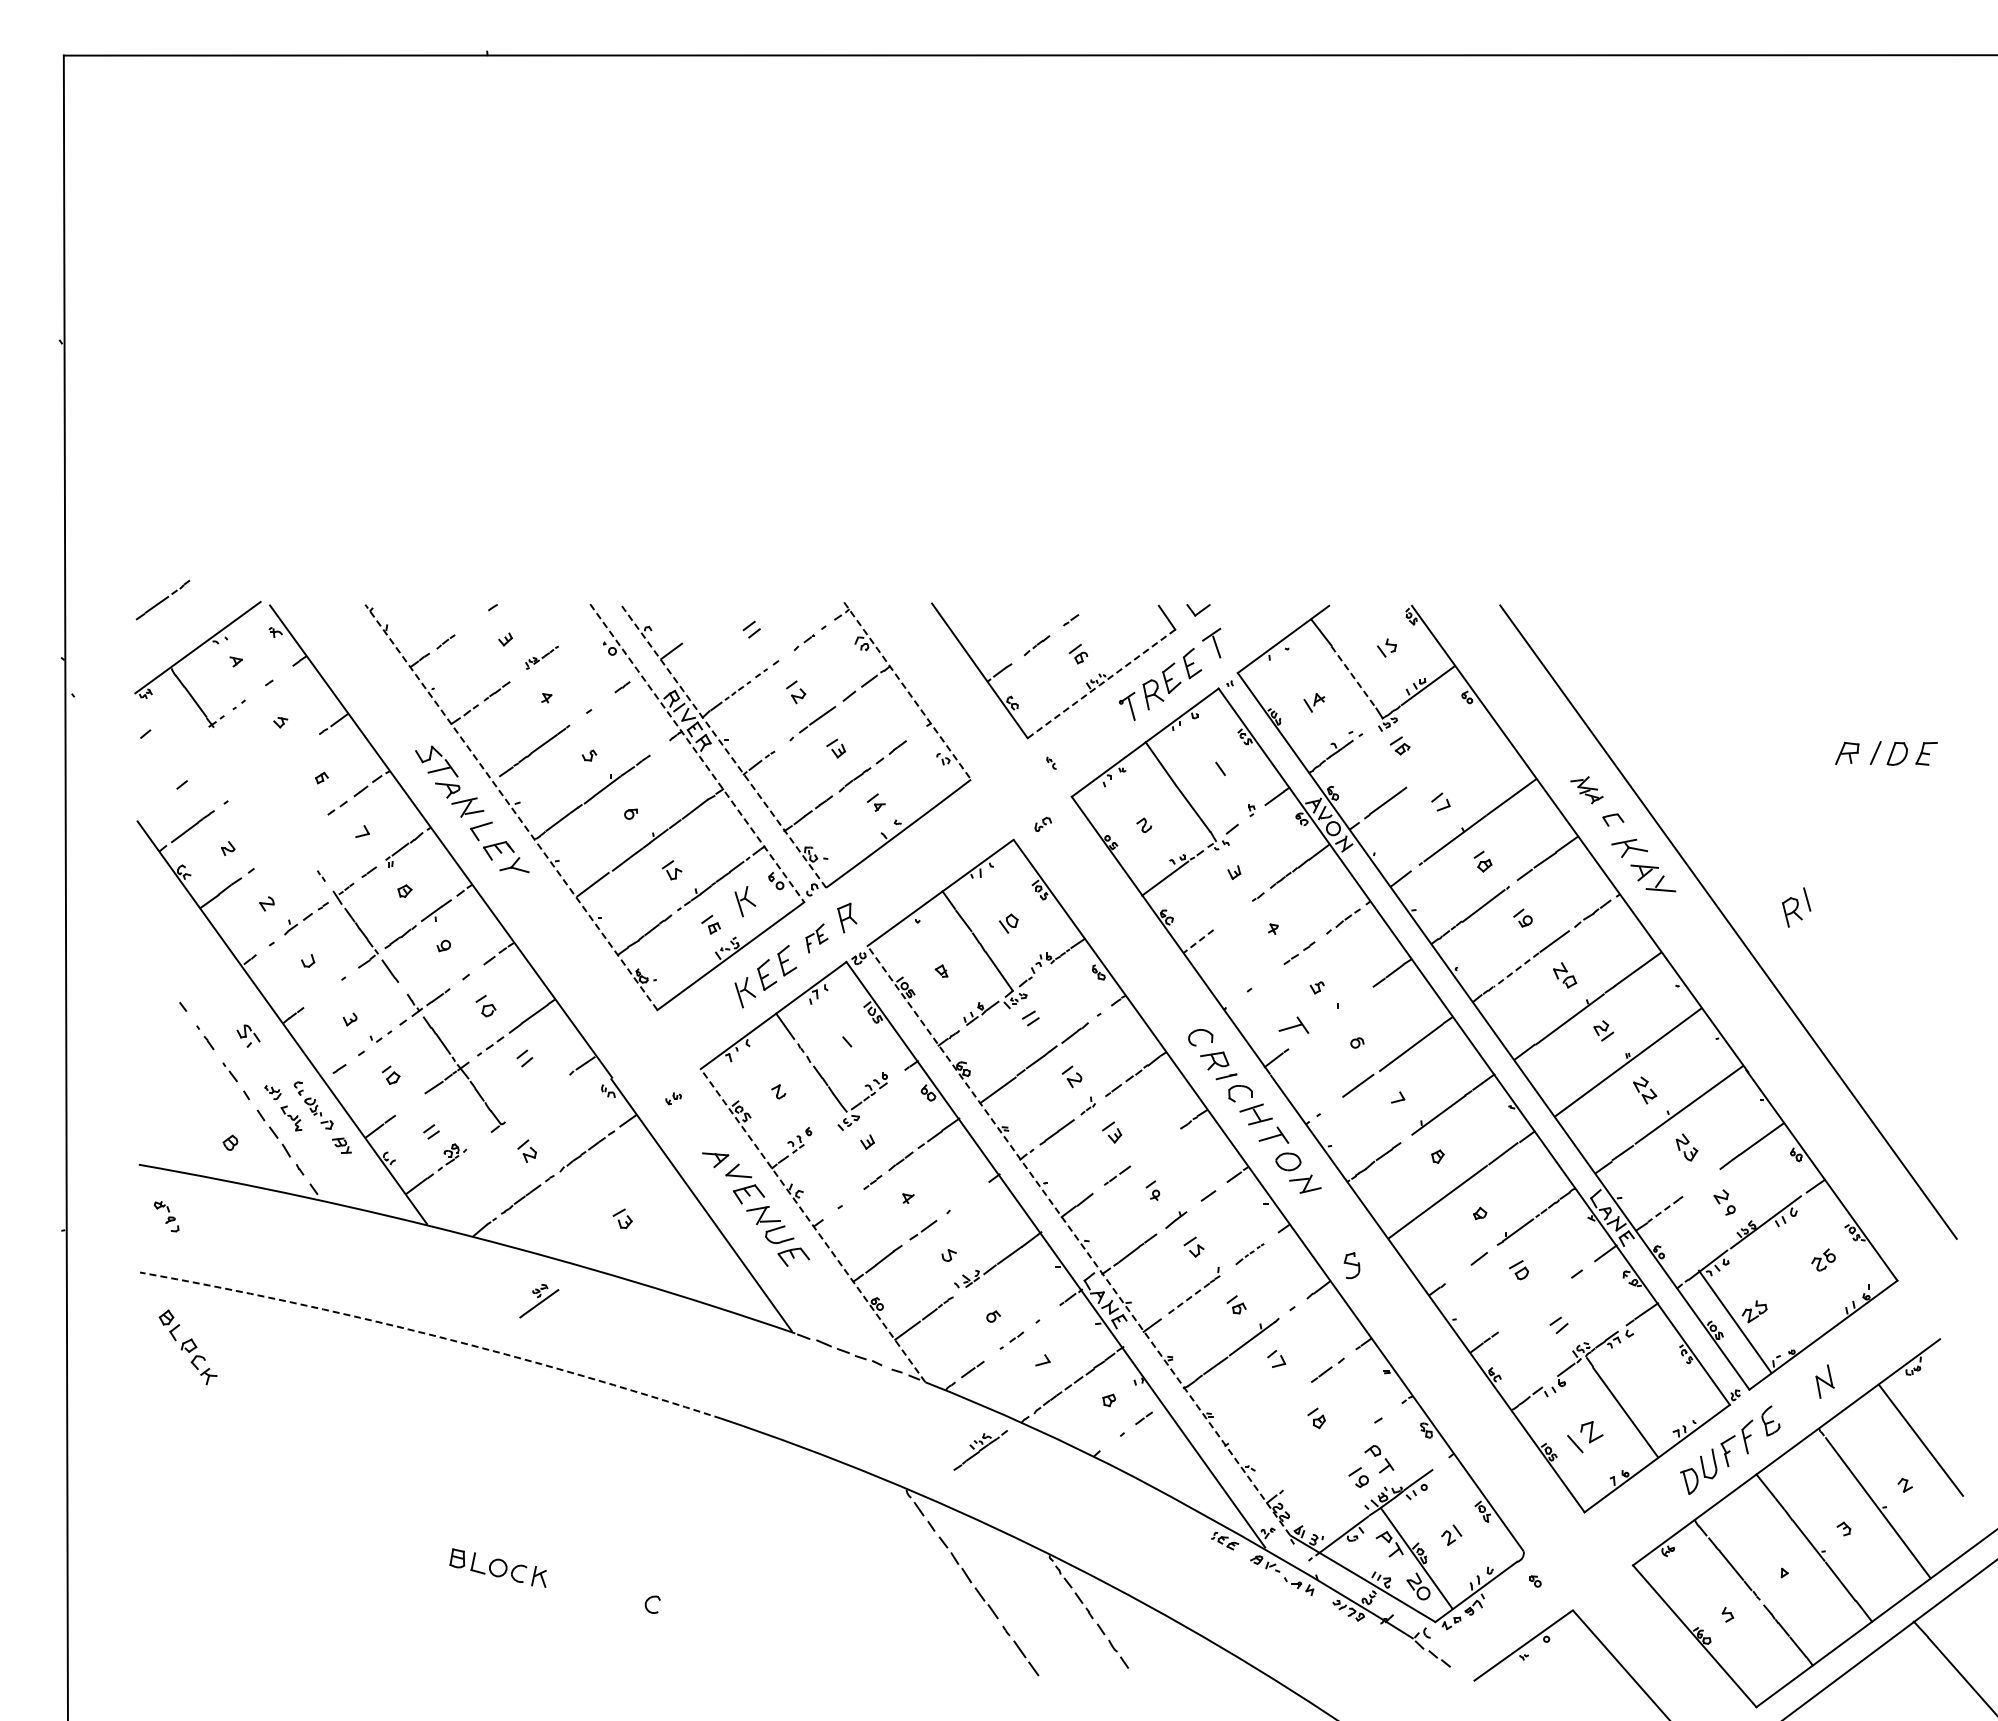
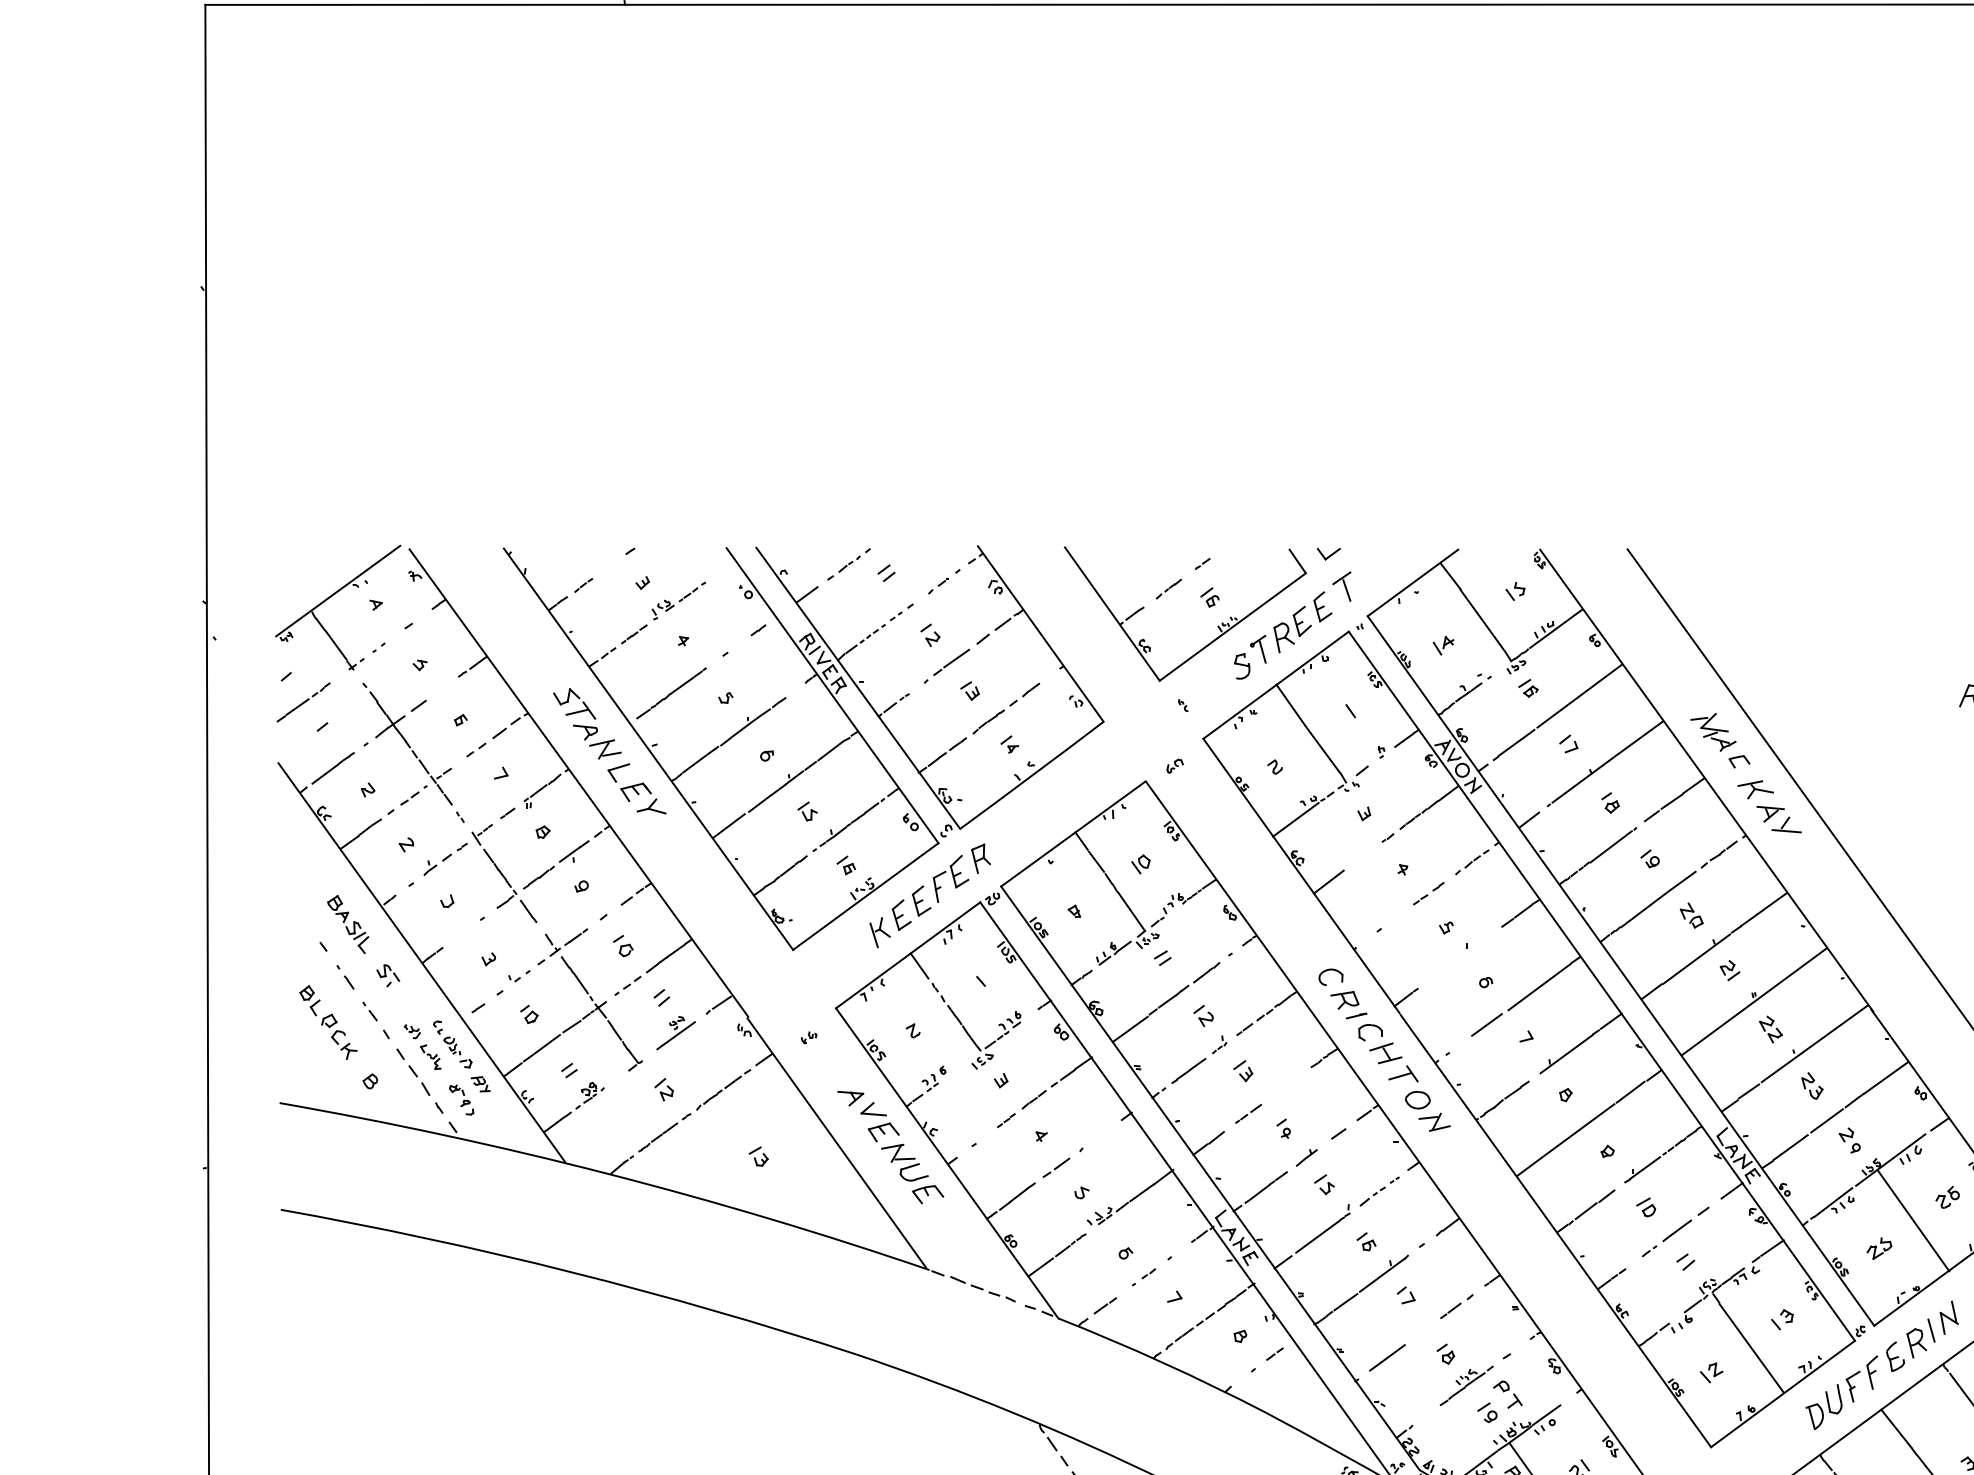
part: (162, 599) -> (303, 701), moved
part: (713, 620) -> (848, 564), added
part: (541, 657) -> (678, 600), size x1.67
line: (1353, 677) -> (1482, 620), dashed -> solid
line: (1101, 683) -> (1232, 626), dashed -> solid
line: (907, 691) -> (1040, 634), dashed -> solid
line: (722, 745) -> (857, 687), dashed -> solid
line: (697, 753) -> (832, 695), dashed -> solid
line: (1451, 753) -> (1579, 695), added
part: (1586, 789) -> (1712, 731), size x1.43
part: (267, 802) -> (407, 744), added
line: (511, 807) -> (648, 749), dashed -> solid
part: (745, 901) -> (880, 842), removed
part: (1796, 907) -> (1920, 1338), moved
part: (816, 938) -> (950, 879), size x1.67
line: (1198, 941) -> (1328, 882), dashed -> solid
line: (1516, 970) -> (1643, 910), dashed -> solid
part: (208, 984) -> (348, 924), added
part: (1293, 1024) -> (1422, 964), removed
line: (408, 1104) -> (546, 1043), added
line: (1701, 1182) -> (1826, 1120), added
line: (1663, 1211) -> (1789, 1149), dashed -> solid
part: (166, 1216) -> (461, 1099), moved
line: (813, 1225) -> (947, 1163), dashed -> solid
line: (1078, 1240) -> (1210, 1178), dashed -> solid
part: (1249, 1254) -> (1379, 1191), size x1.43
part: (1351, 1265) -> (1241, 666), moved
line: (1458, 1273) -> (1586, 1210), added
line: (1187, 1299) -> (1317, 1236), dashed -> solid
part: (539, 1301) -> (676, 1033), moved
line: (1539, 1301) -> (1666, 1238), added
line: (1734, 1321) -> (1912, 1220), moved
arc: (433, 1335) -> (571, 1272), dashed -> solid
part: (187, 1347) -> (327, 1022), moved
part: (1656, 1383) -> (1782, 1319), added
line: (1257, 1421) -> (1387, 1357), added
part: (1584, 1437) -> (1710, 1373), size x0.62
part: (980, 1450) -> (1466, 1385), moved

